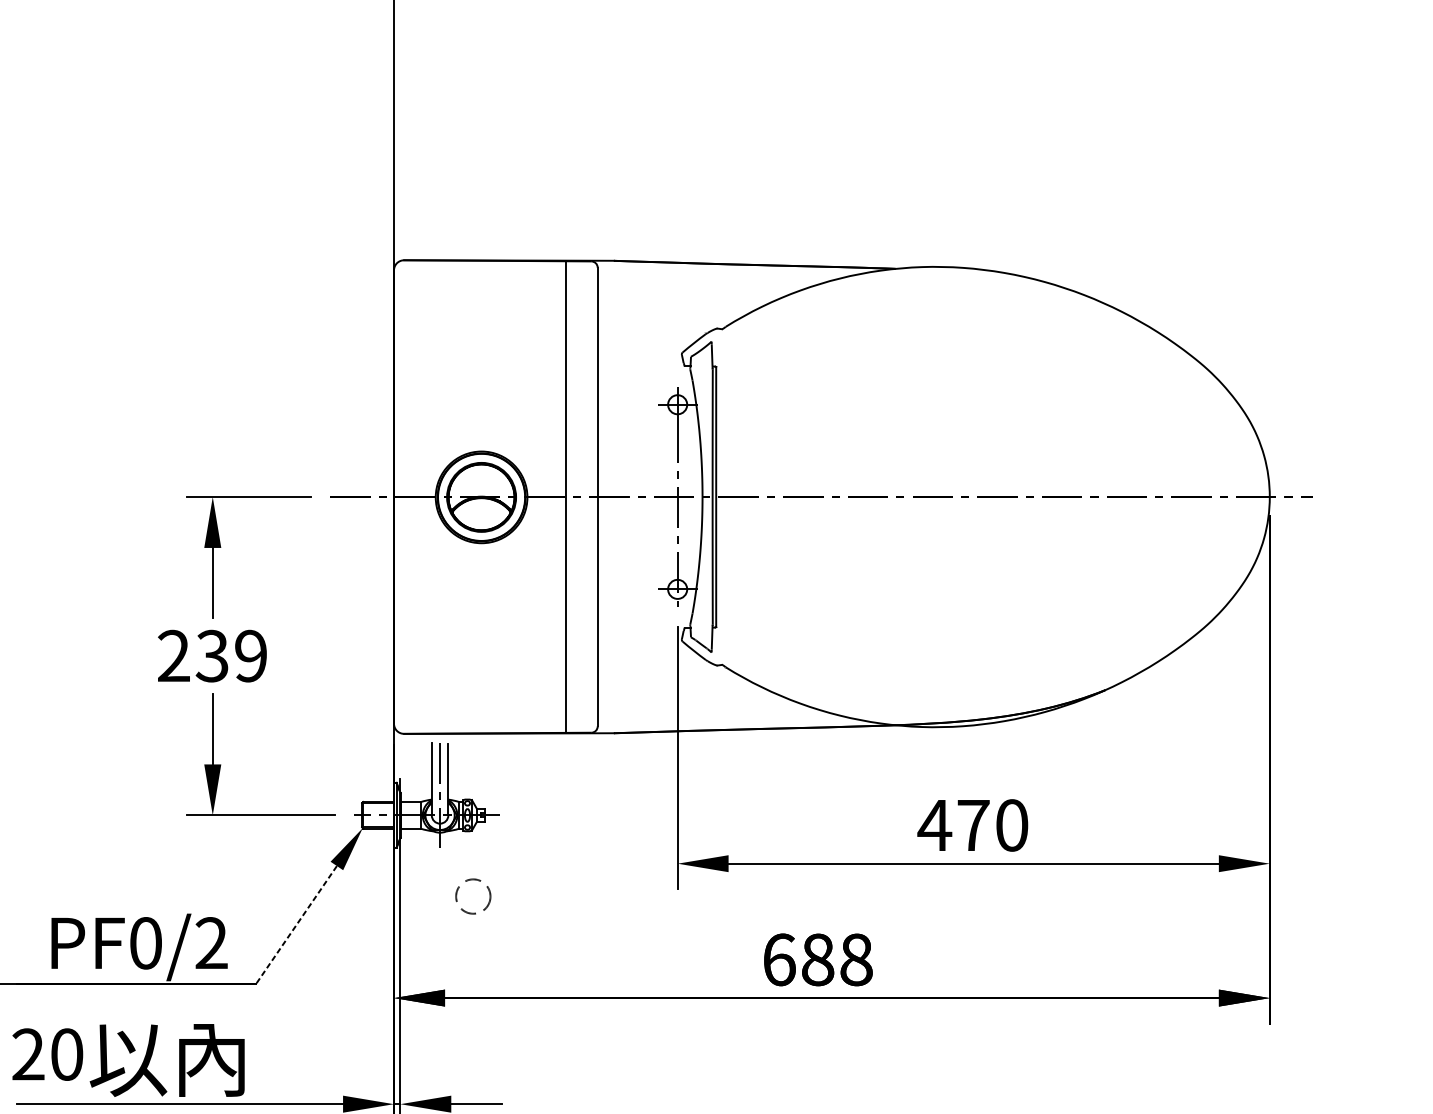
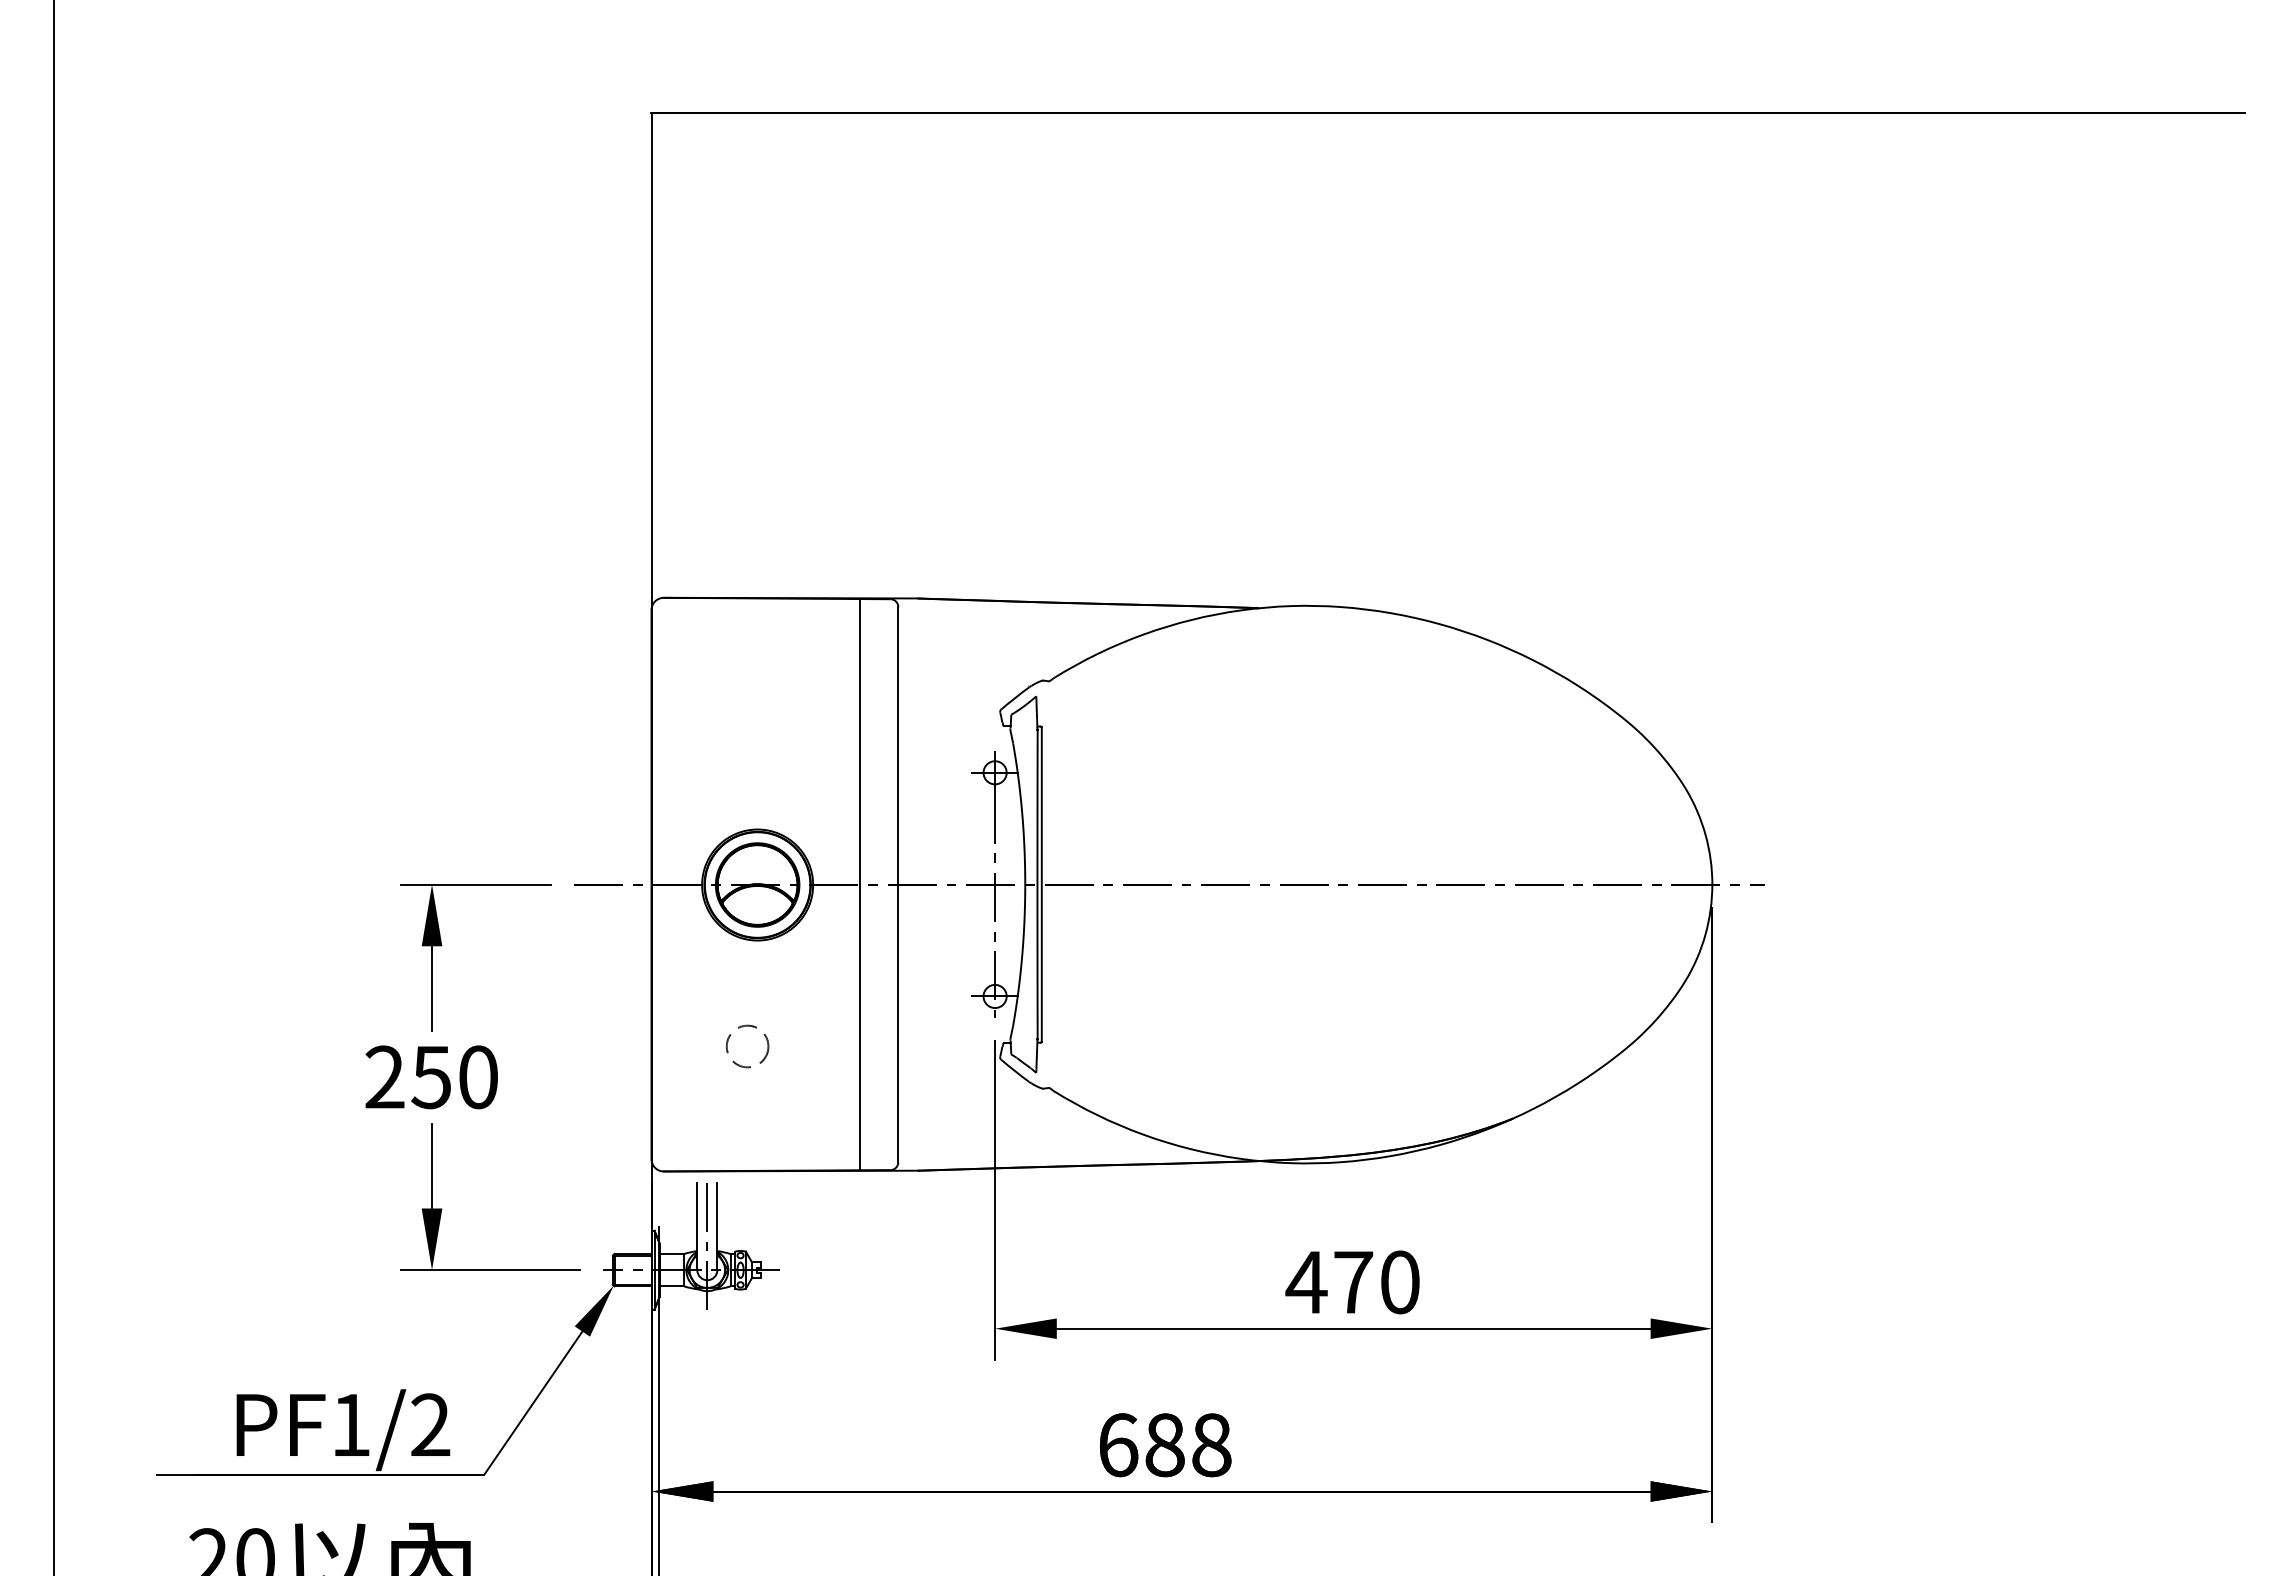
text: (231, 656) -> (454, 1077), 239 -> 250
circle: (473, 896) -> (747, 1046), moved
line: (296, 925) -> (533, 1403), dashed -> solid
text: (146, 943) -> (351, 1425), PF0/2 -> PF1/2

